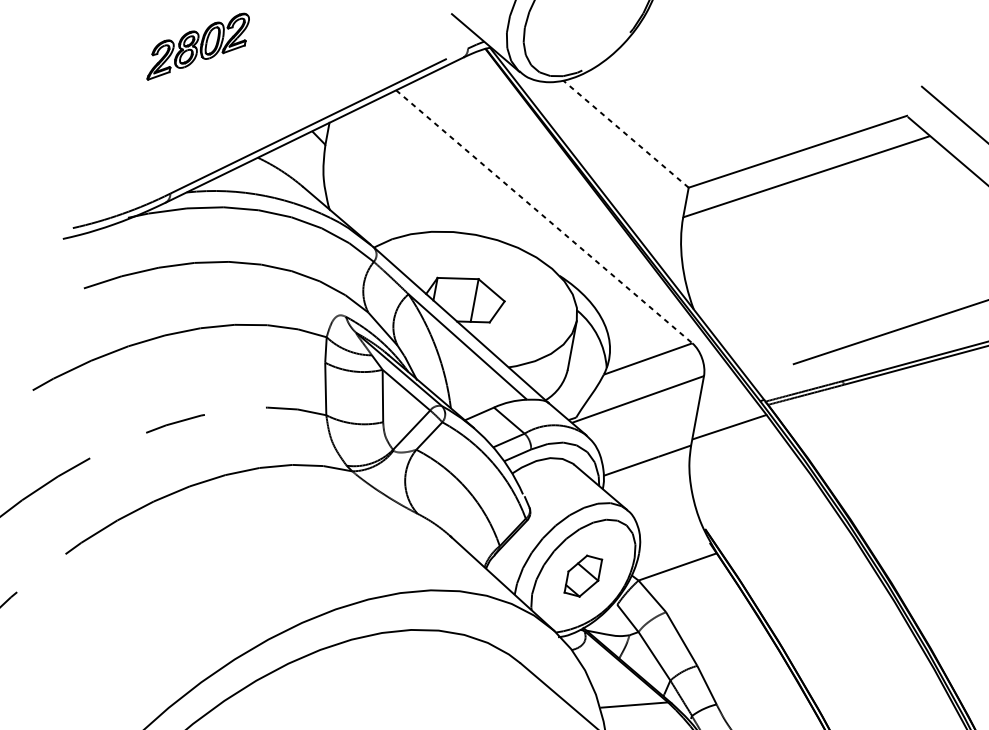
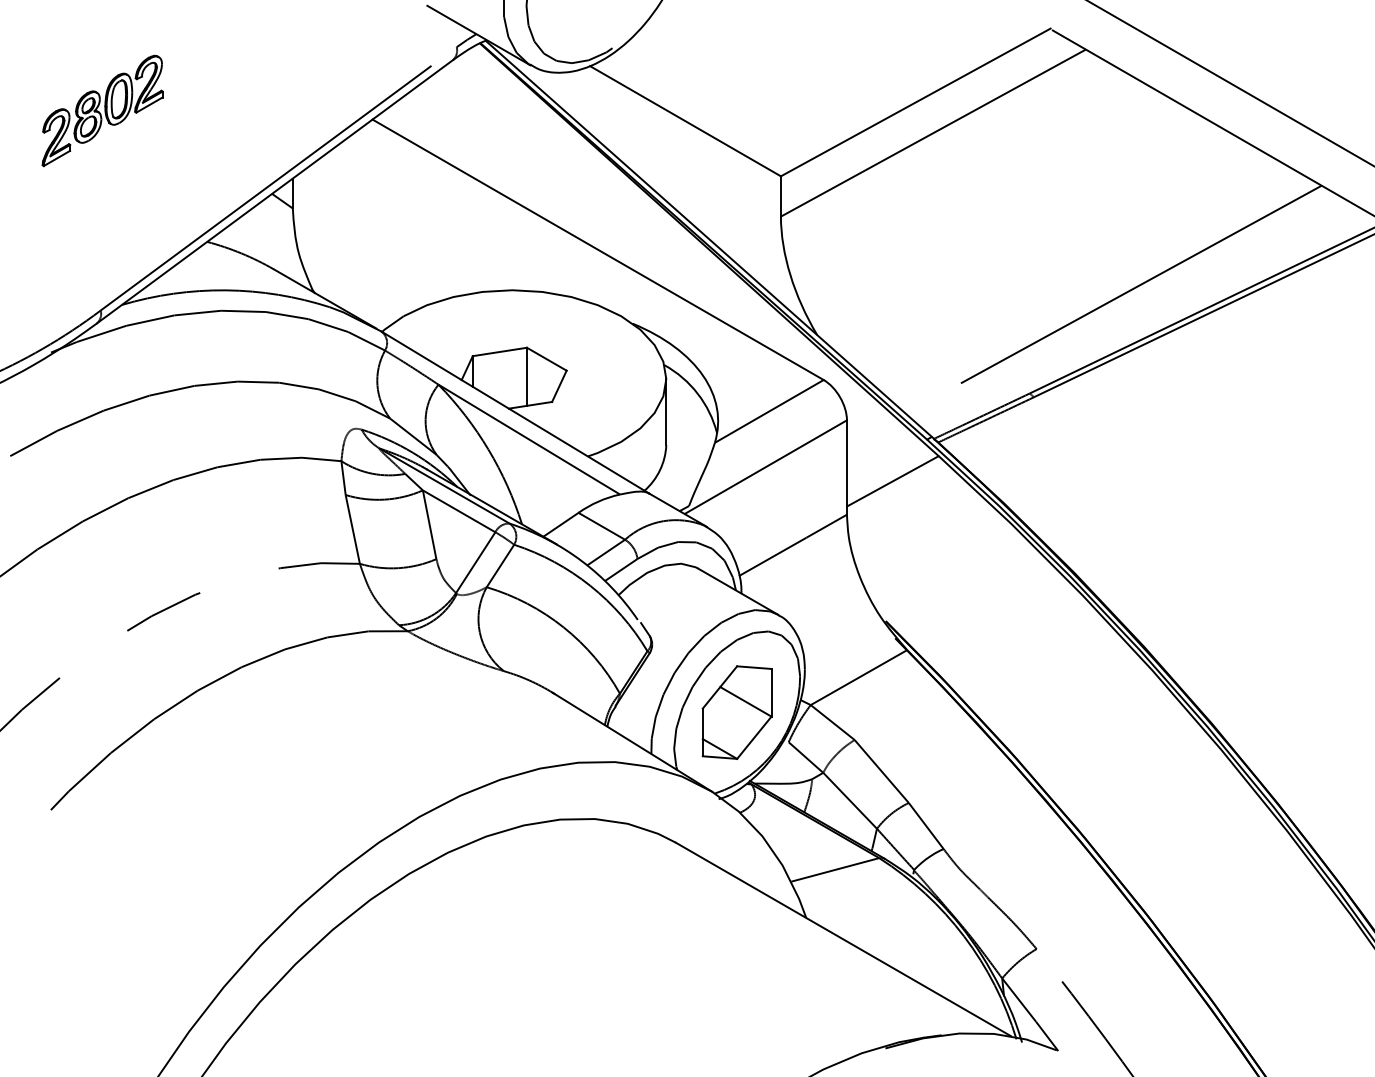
line: (626, 134) -> (685, 121), dashed -> solid
line: (544, 217) -> (598, 250), dashed -> solid
part: (582, 575) -> (736, 712), size x1.67

